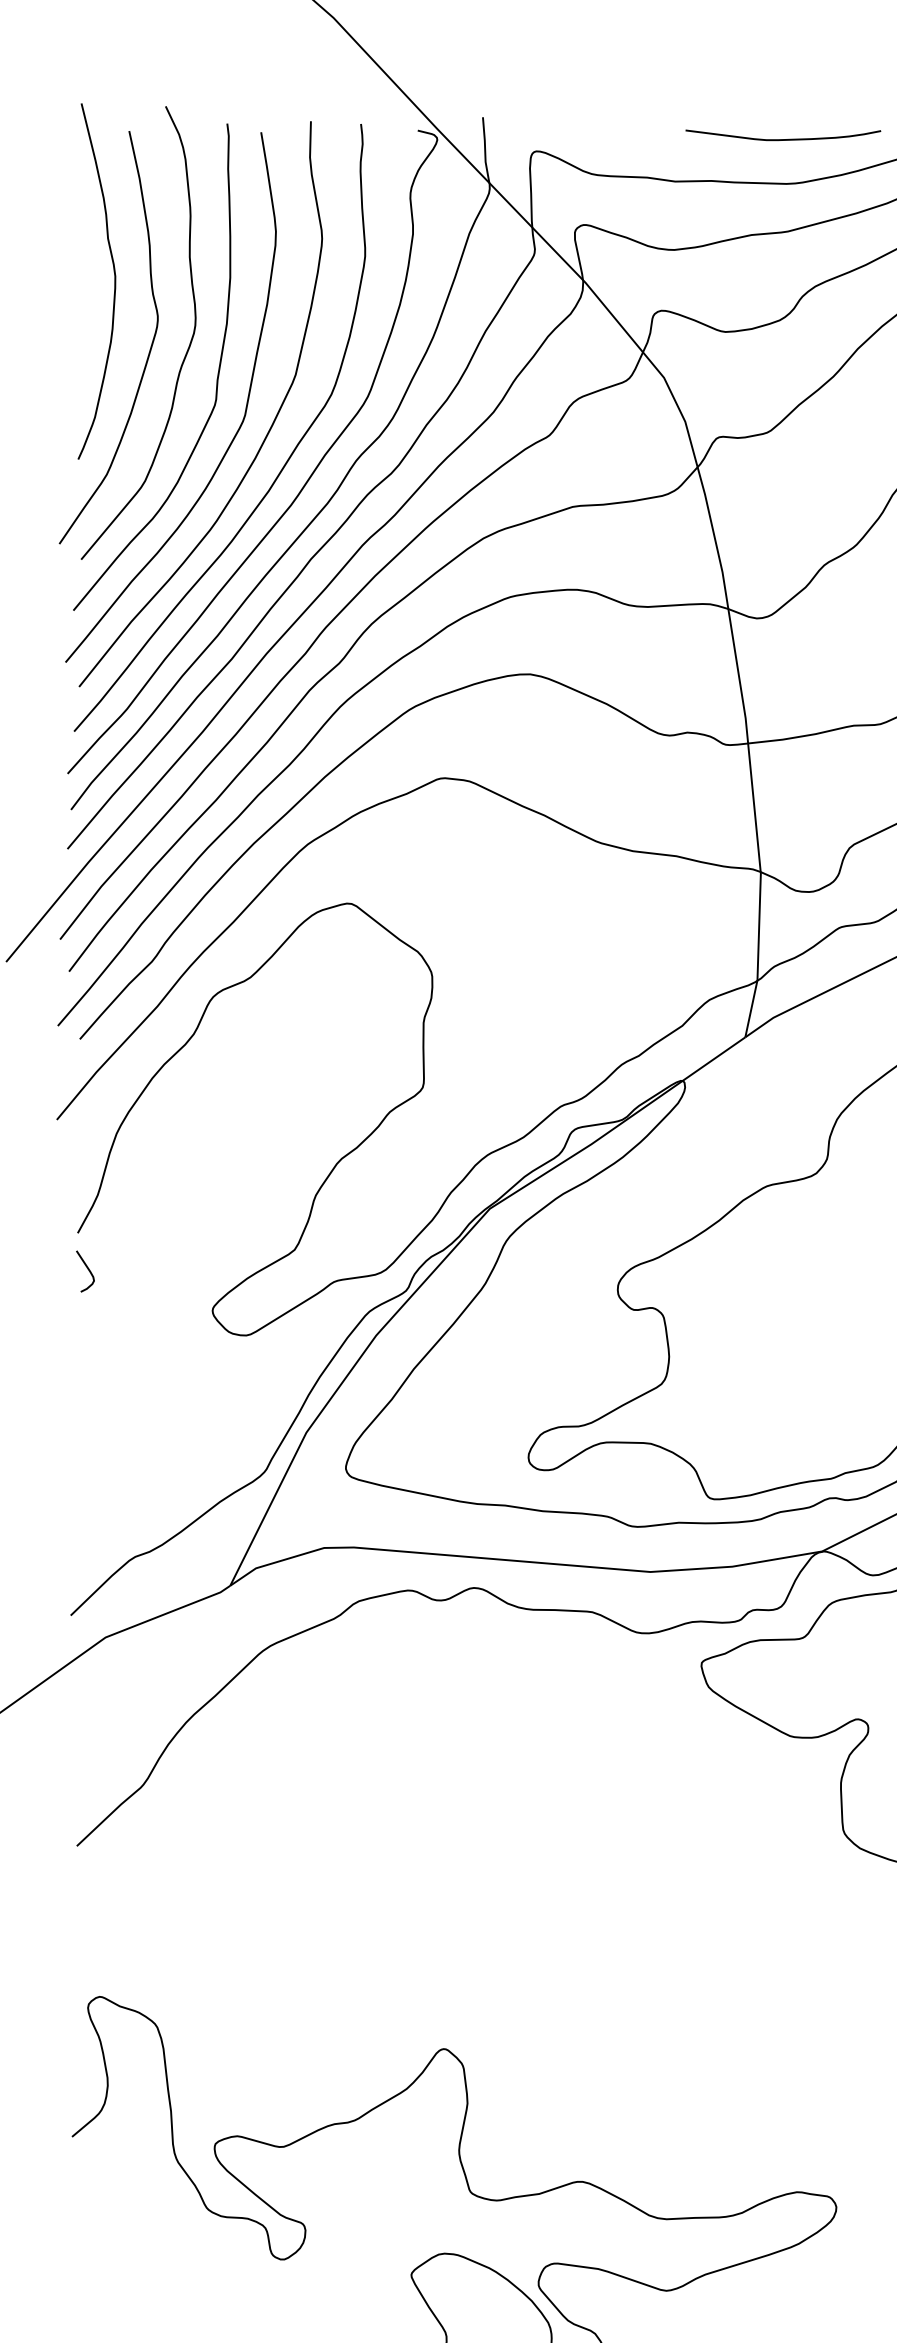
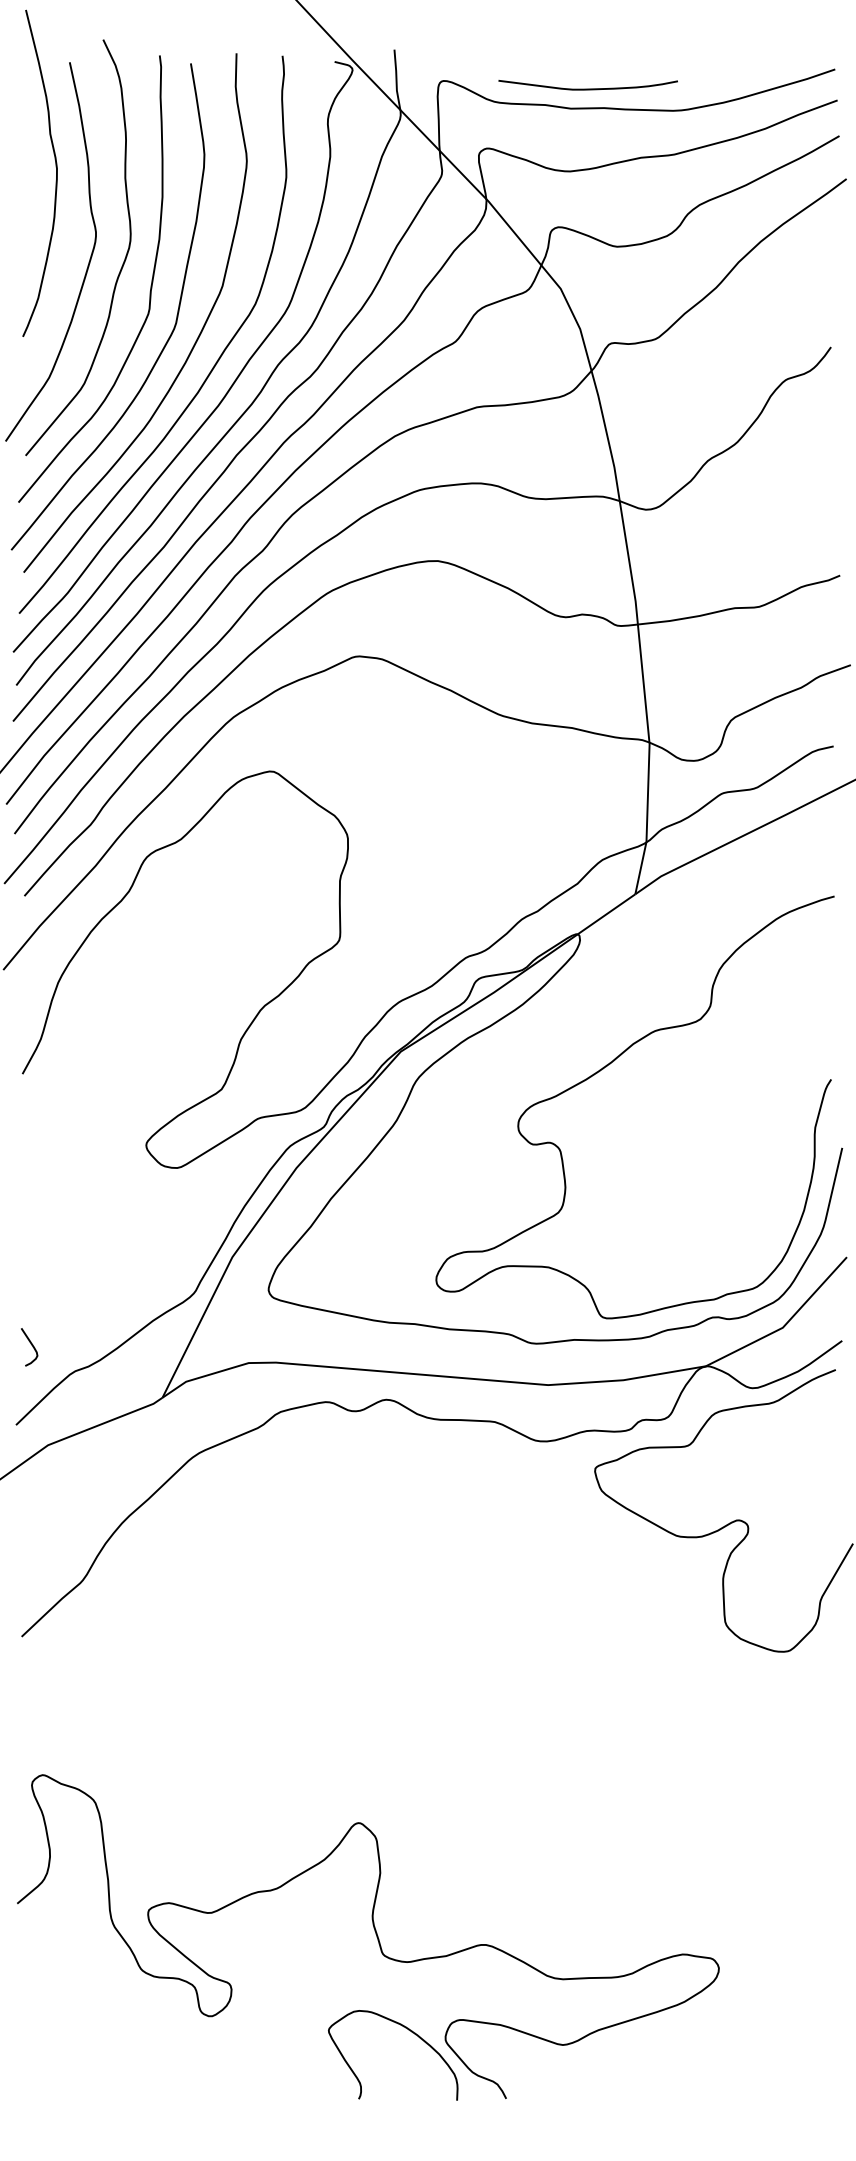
curve: (782, 138) -> (587, 88), moved
curve: (114, 280) -> (56, 172), moved
curve: (87, 1269) -> (31, 1345), moved

